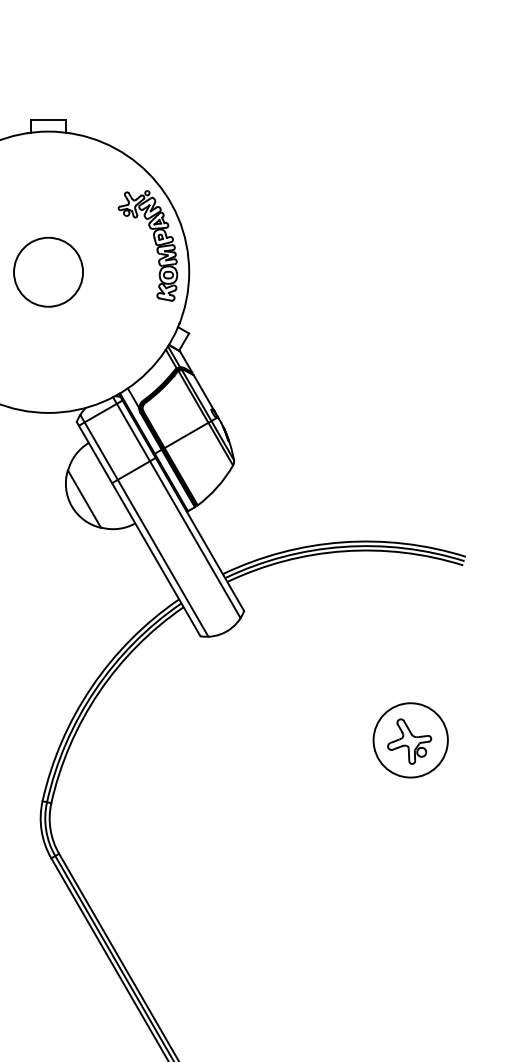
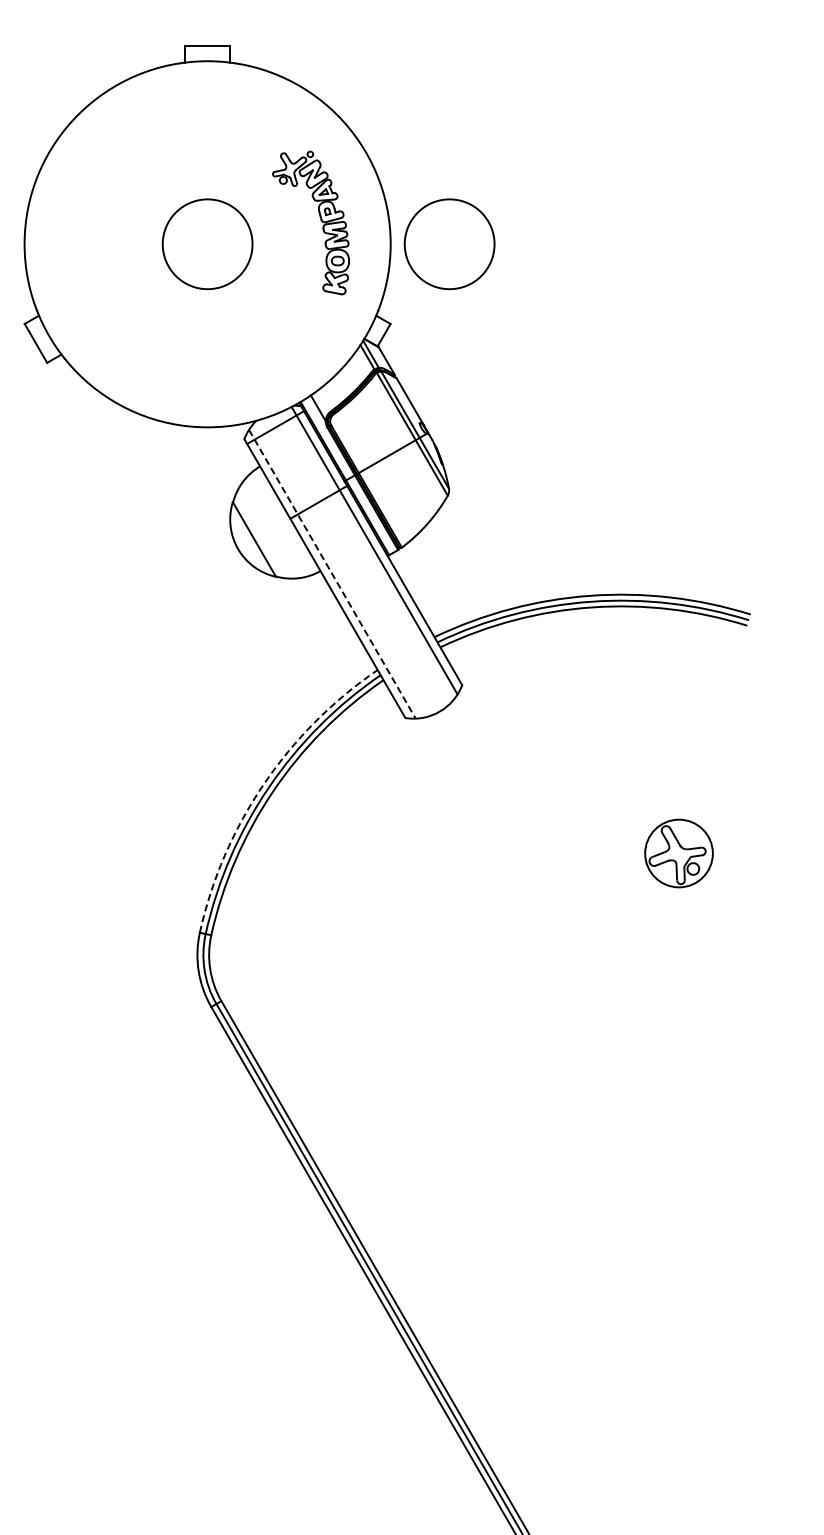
part: (155, 244) -> (320, 220), moved
circle: (234, 272) -> (449, 244), added
line: (144, 526) -> (332, 574), solid -> dashed
arc: (91, 687) -> (263, 784), solid -> dashed
circle: (410, 740) -> (678, 853), size x0.7

